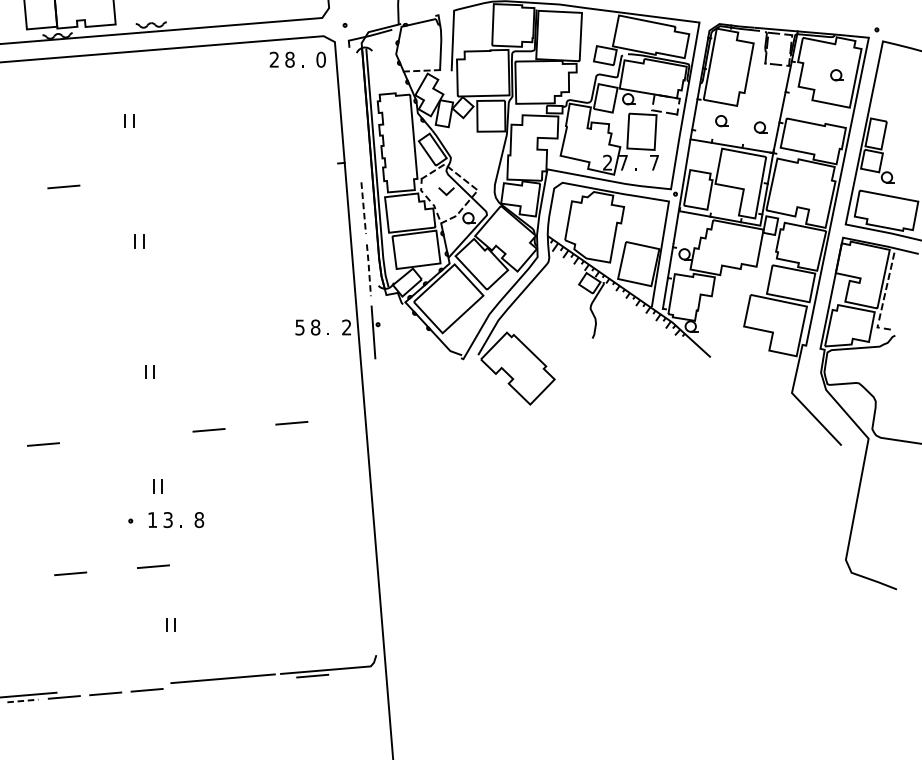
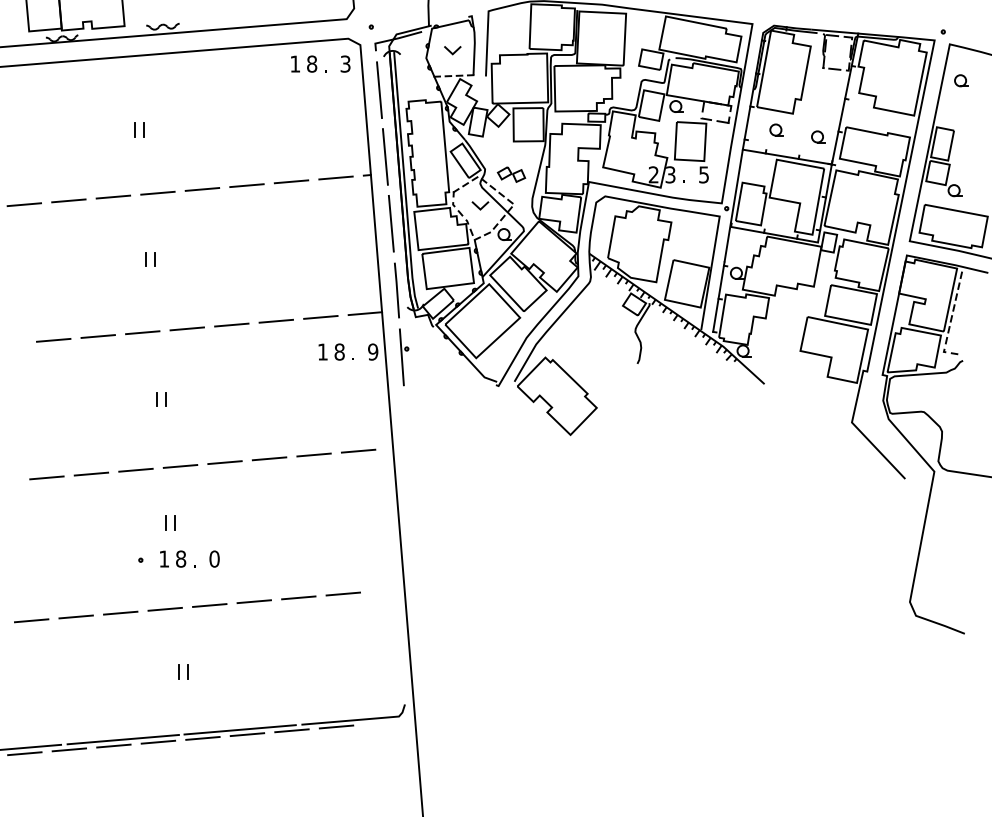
line: (419, 48) -> (451, 51), added
text: (273, 59) -> (294, 63), 2 -> 1
text: (321, 59) -> (345, 63), 0 -> 3
part: (837, 75) -> (961, 80), moved
line: (352, 84) -> (379, 90), added
line: (357, 145) -> (384, 156), added
part: (475, 162) -> (511, 174), added
text: (623, 162) -> (670, 174), 7 -> 3
text: (653, 162) -> (703, 174), 7 -> 5
line: (311, 165) -> (335, 177), added
line: (270, 168) -> (291, 181), added
line: (229, 172) -> (246, 185), added
line: (188, 176) -> (202, 189), added
line: (146, 179) -> (157, 192), added
line: (105, 182) -> (113, 196), added
line: (22, 190) -> (24, 204), added
line: (363, 207) -> (391, 223), dashed -> solid
line: (369, 269) -> (397, 289), dashed -> solid
line: (339, 291) -> (365, 313), added
line: (297, 295) -> (320, 317), added
line: (256, 298) -> (276, 320), added
line: (215, 301) -> (231, 324), added
line: (173, 305) -> (186, 328), added
line: (132, 309) -> (142, 332), added
line: (90, 313) -> (97, 336), added
line: (49, 315) -> (53, 339), added
text: (299, 327) -> (322, 351), 5 -> 1
text: (347, 327) -> (373, 351), 2 -> 9
line: (333, 419) -> (358, 450), added
line: (250, 426) -> (269, 458), added
line: (167, 433) -> (180, 466), added
line: (125, 436) -> (135, 469), added
line: (84, 440) -> (91, 473), added
text: (168, 519) -> (181, 558), 3 -> 8
text: (199, 519) -> (214, 558), 8 -> 0
line: (319, 552) -> (343, 593), added
line: (277, 555) -> (298, 597), added
line: (235, 559) -> (253, 601), added
line: (194, 563) -> (209, 605), added
line: (111, 569) -> (120, 612), added
line: (29, 577) -> (31, 620), added
line: (270, 679) -> (291, 730), added
line: (229, 683) -> (247, 734), added
line: (188, 686) -> (202, 738), added
line: (113, 687) -> (122, 739), added
line: (22, 700) -> (24, 753), dashed -> solid

